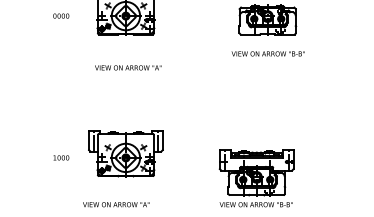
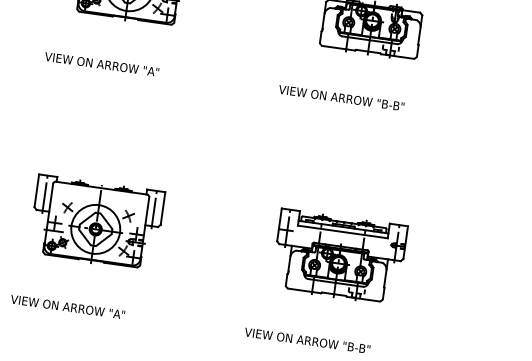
text: (267, 53) -> (340, 97), moved
text: (128, 67) -> (102, 63), moved
part: (256, 172) -> (339, 255), moved

